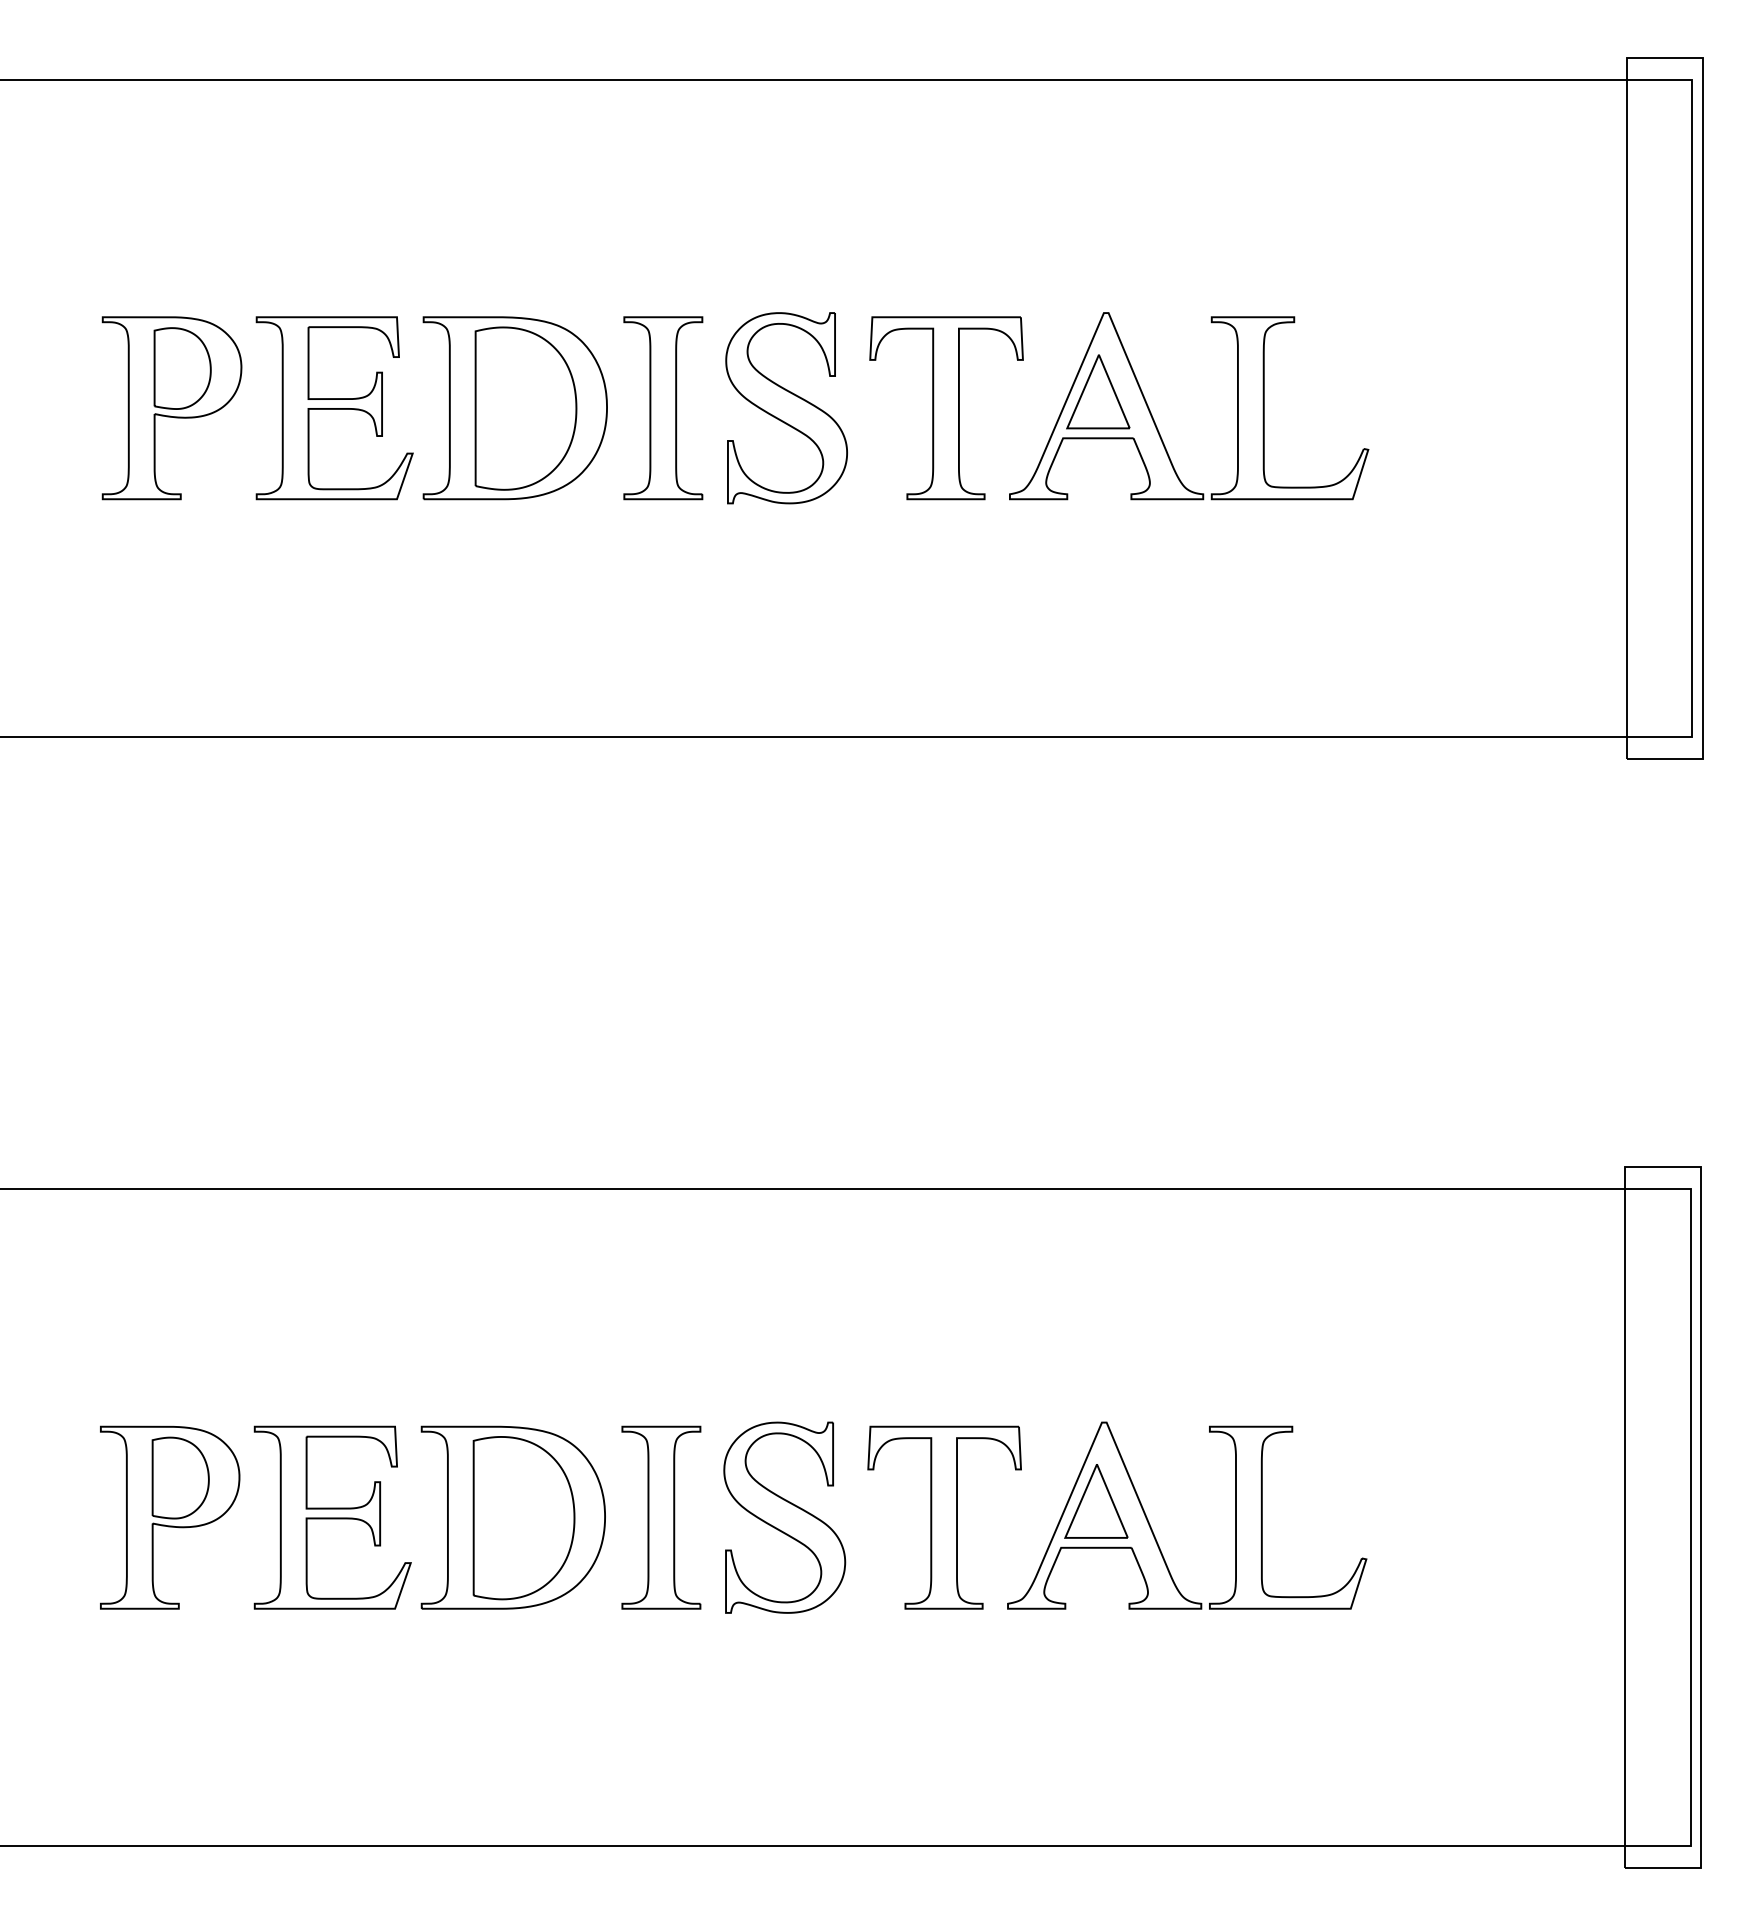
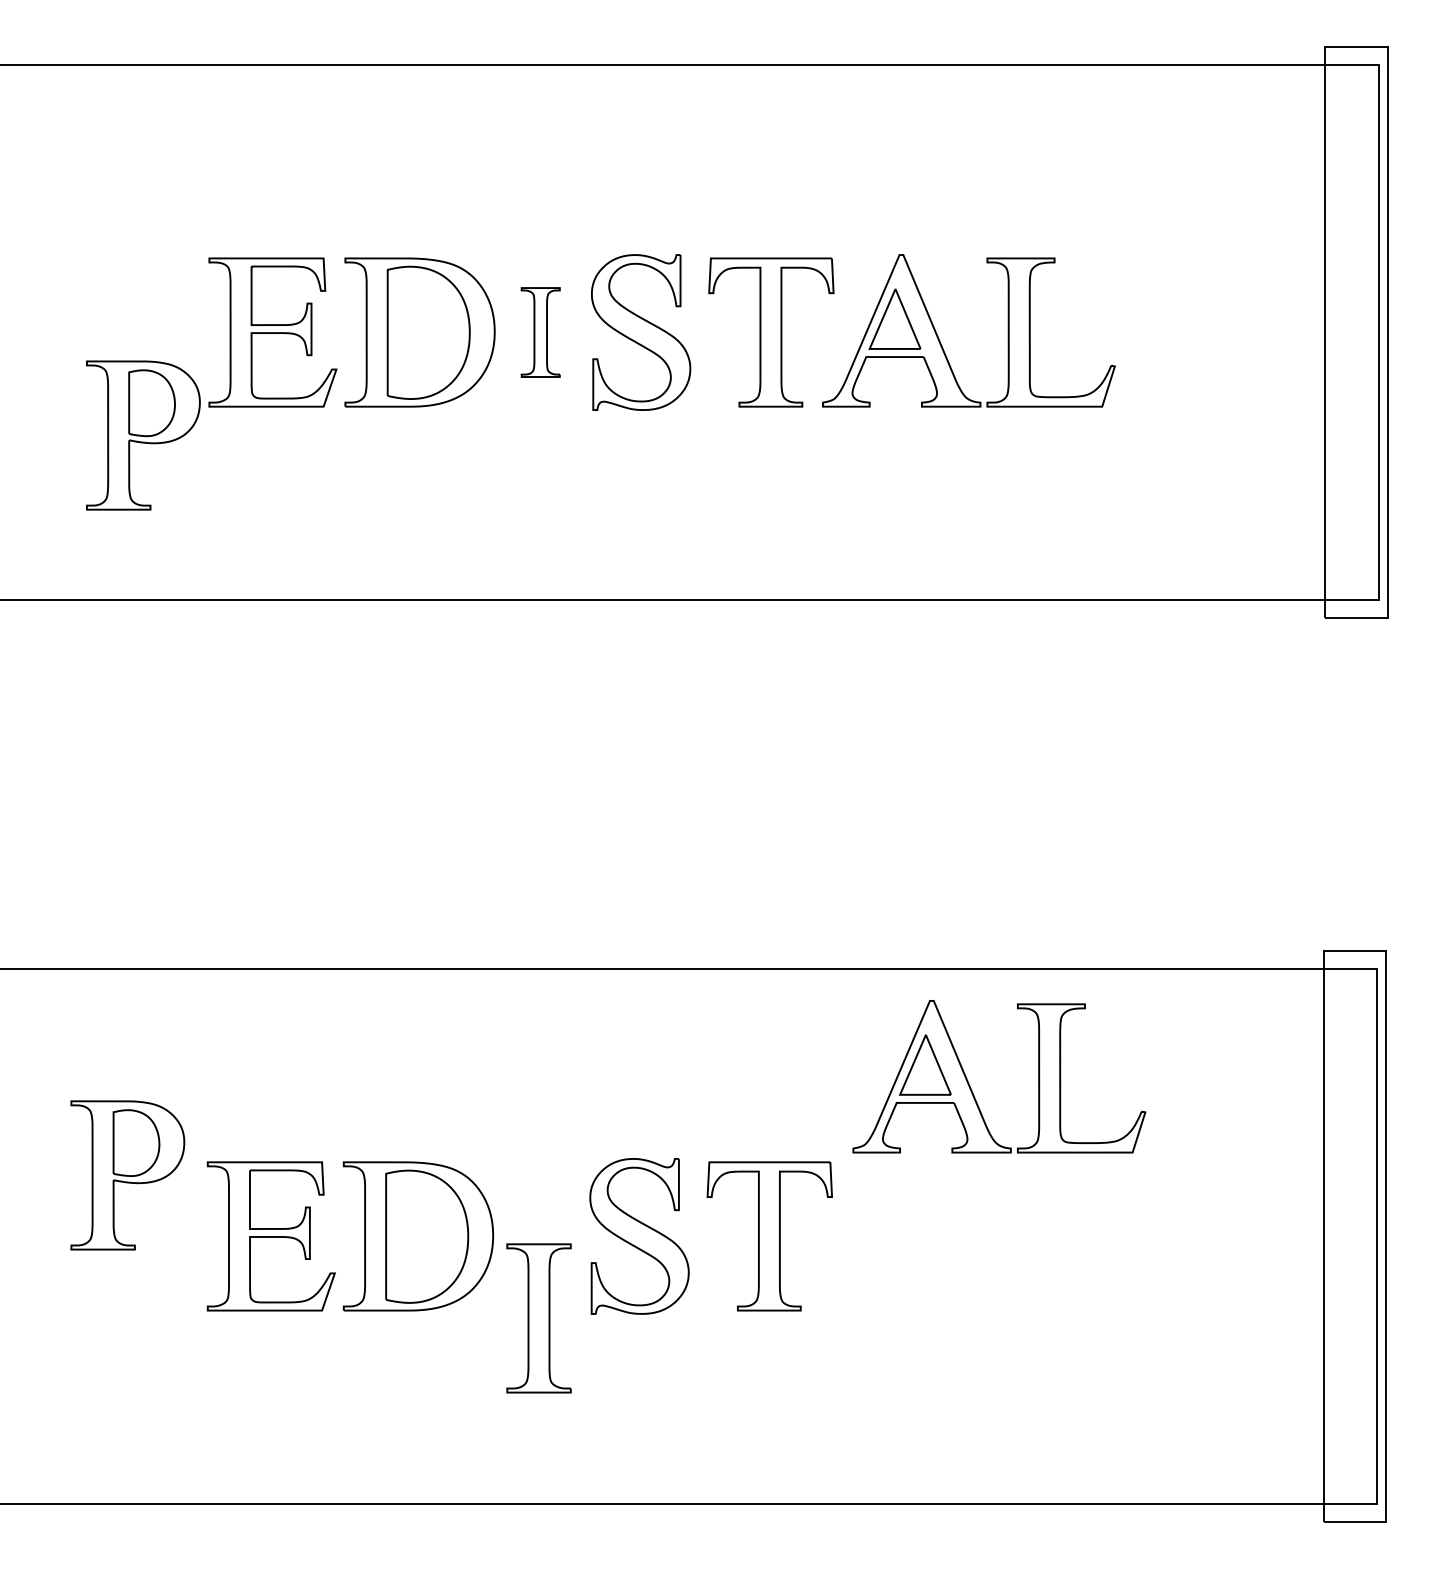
part: (172, 408) -> (143, 435), moved
part: (663, 408) -> (540, 332), size x0.6
part: (169, 1517) -> (127, 1175), moved
part: (660, 1517) -> (538, 1318), moved
part: (1151, 1526) -> (970, 1085), moved

